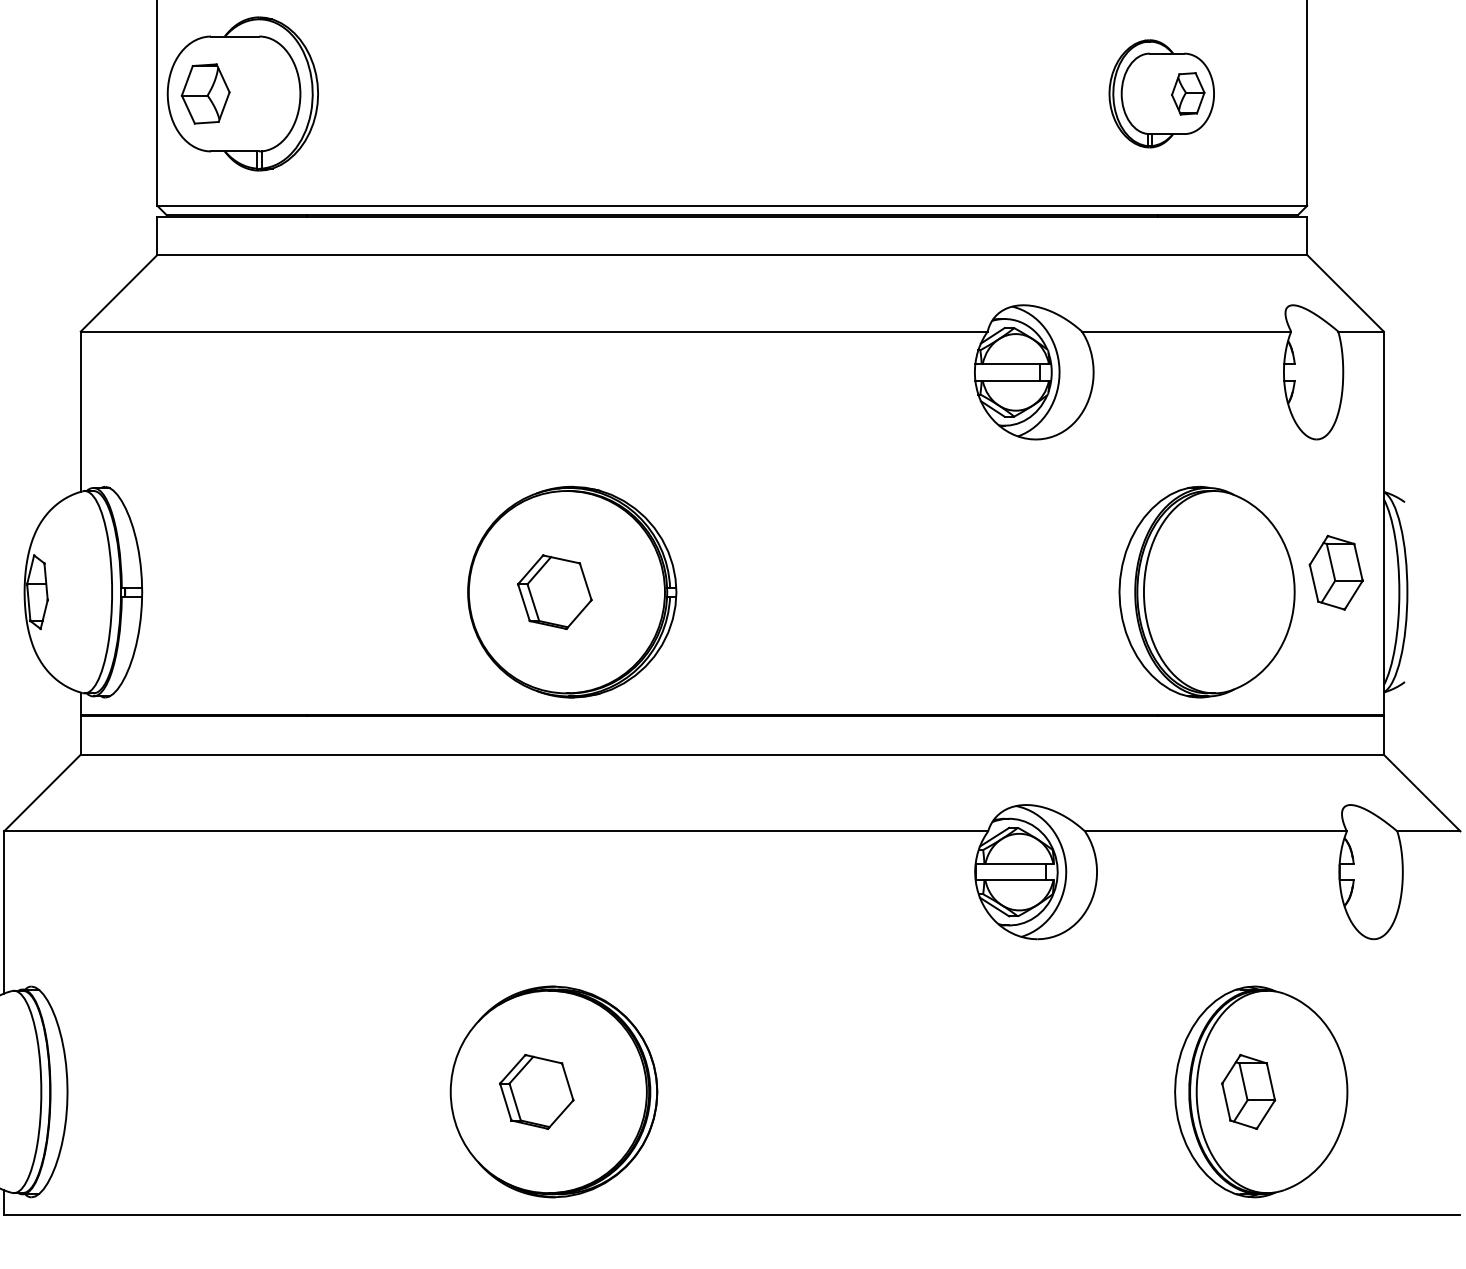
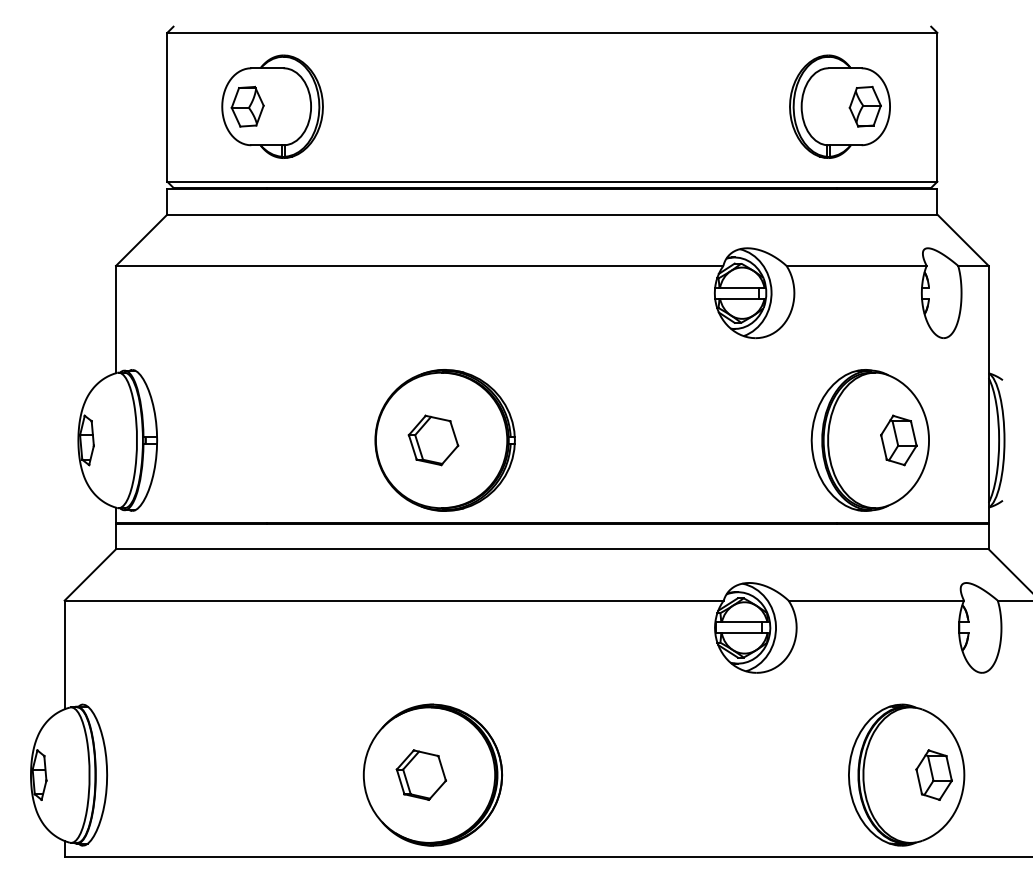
part: (242, 93) -> (272, 106), moved
part: (1161, 93) -> (839, 106), size x1.43
part: (1335, 572) -> (898, 440), moved
part: (1247, 1090) -> (933, 774), moved

